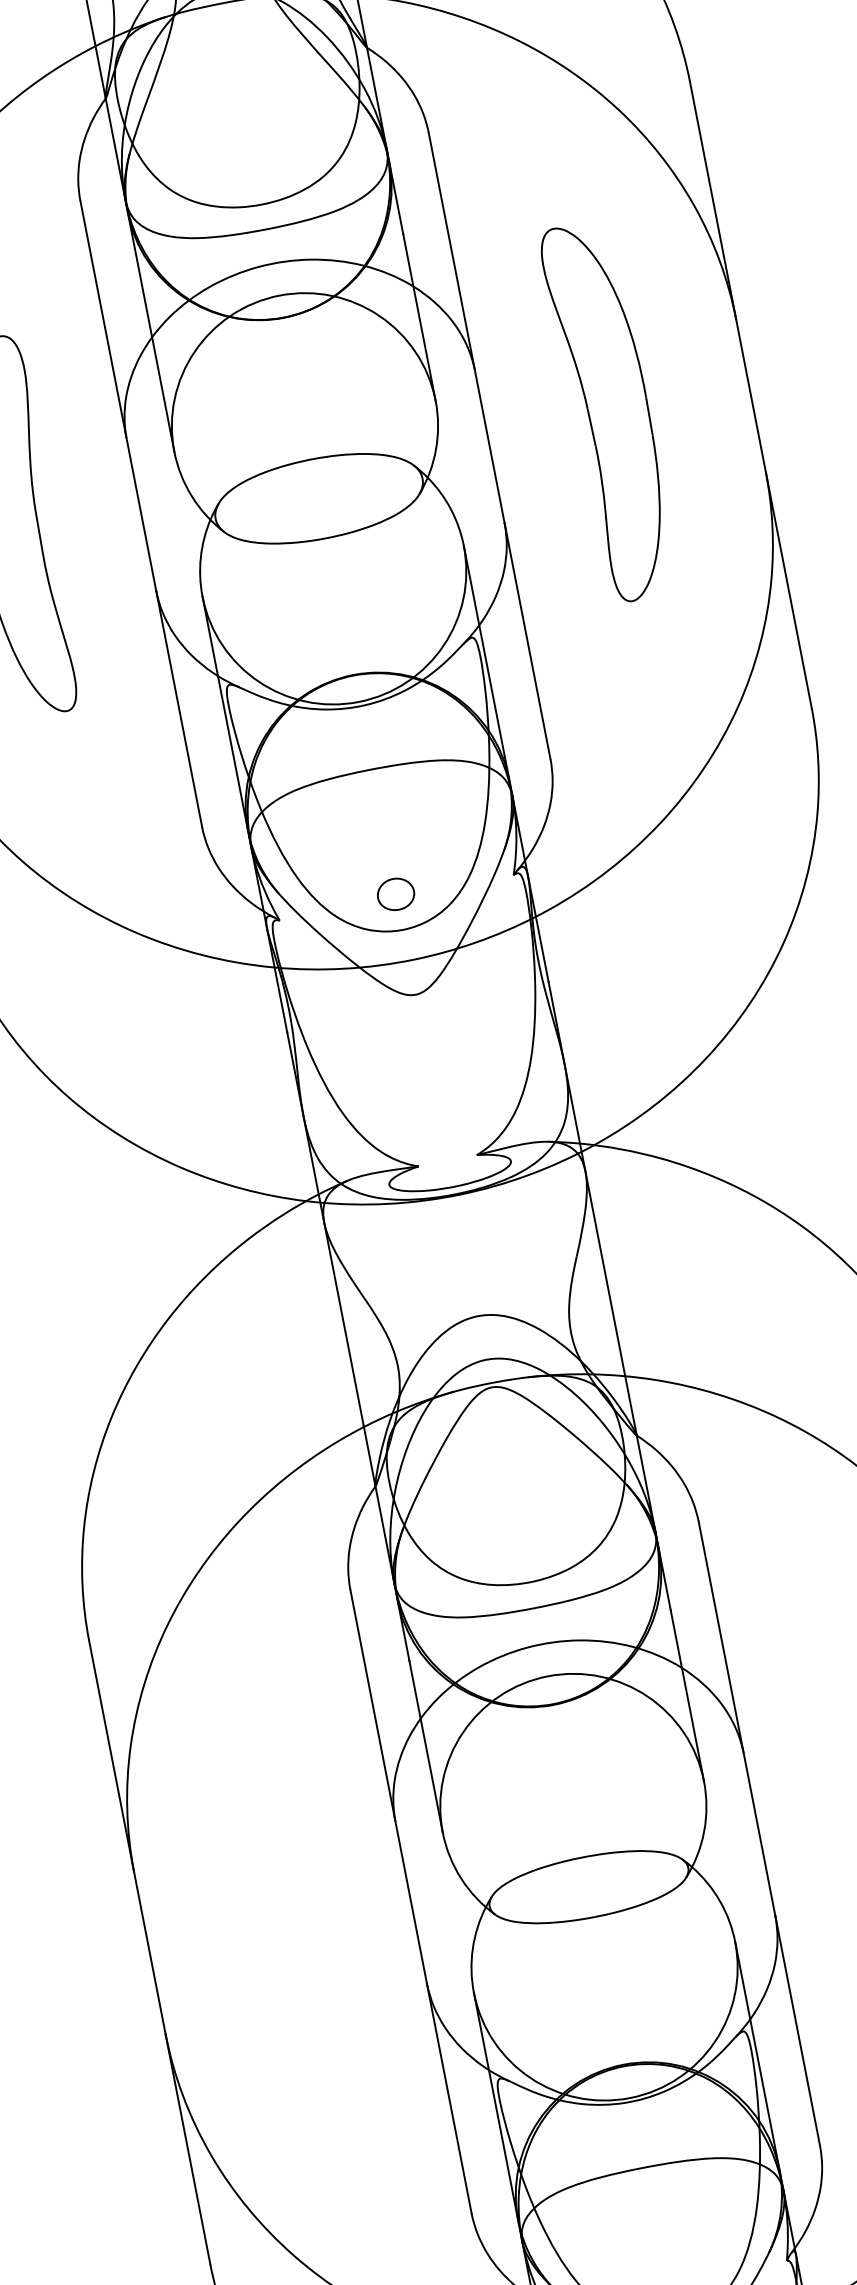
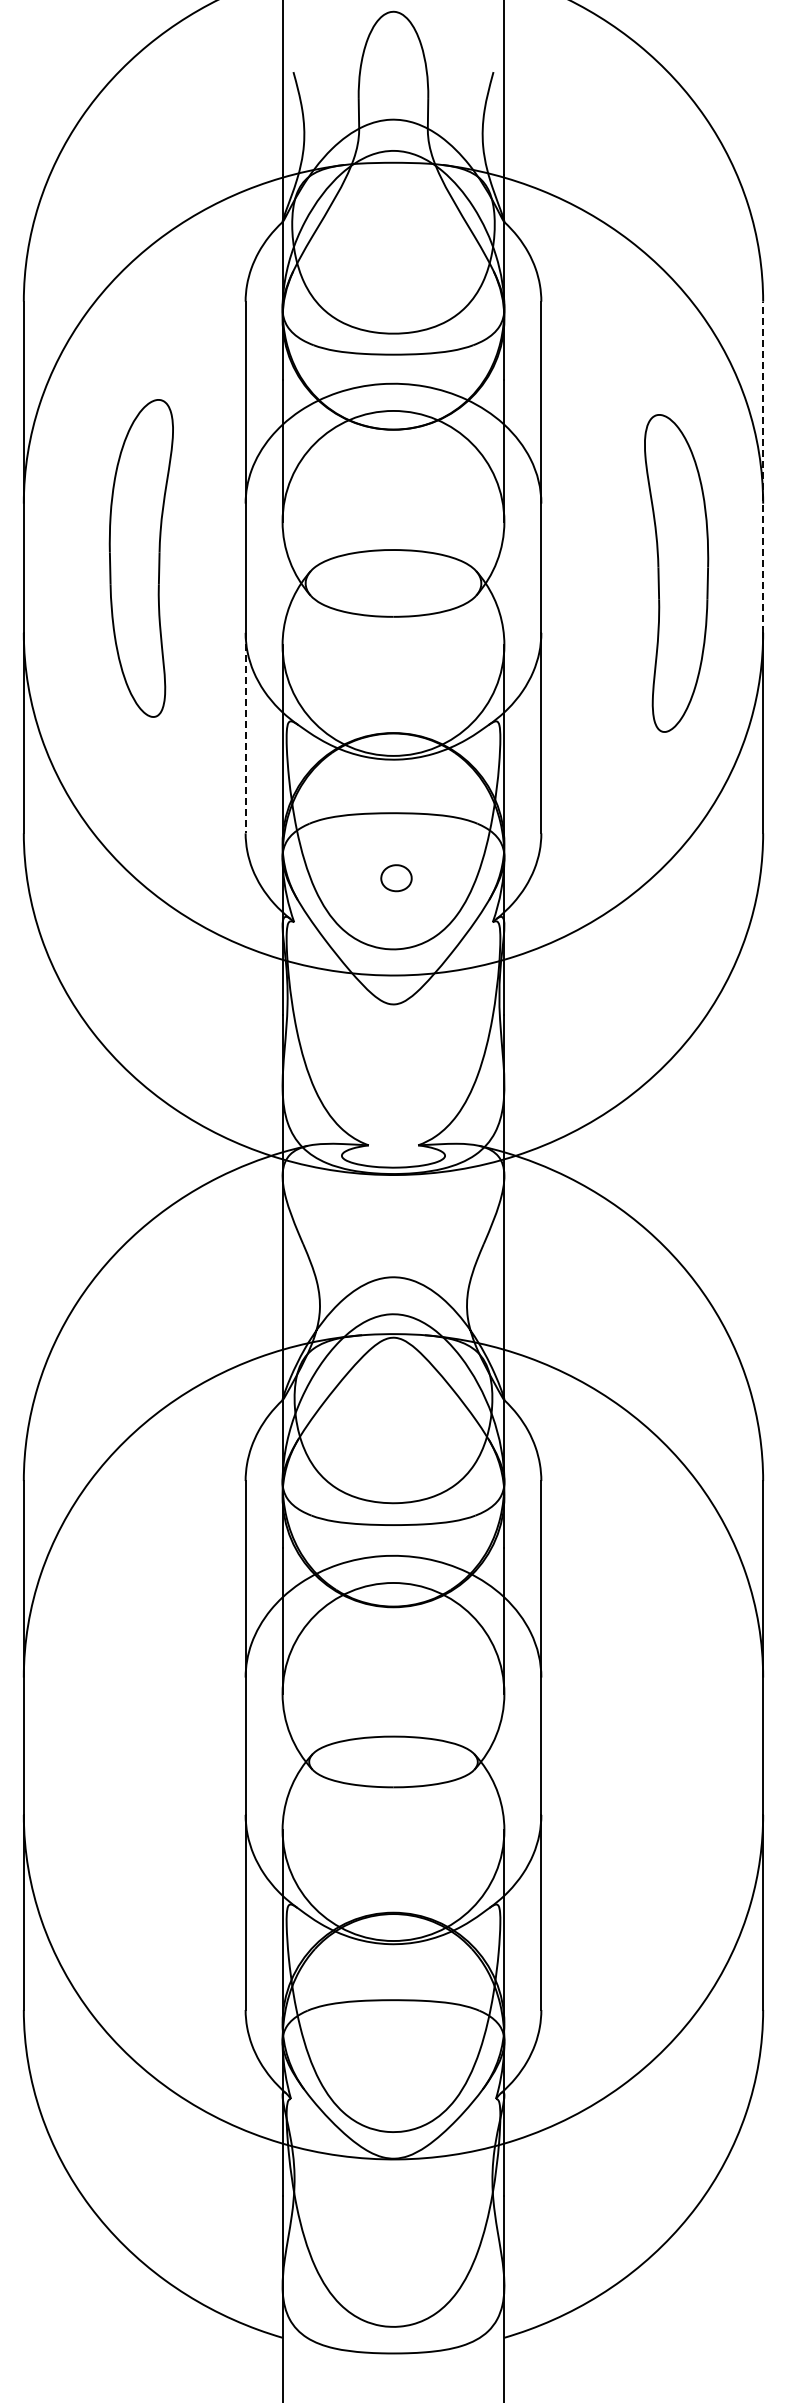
line: (728, 277) -> (763, 467), solid -> dashed
part: (610, 411) -> (676, 573), moved
line: (179, 709) -> (245, 733), solid -> dashed
part: (396, 894) -> (396, 878), moved

